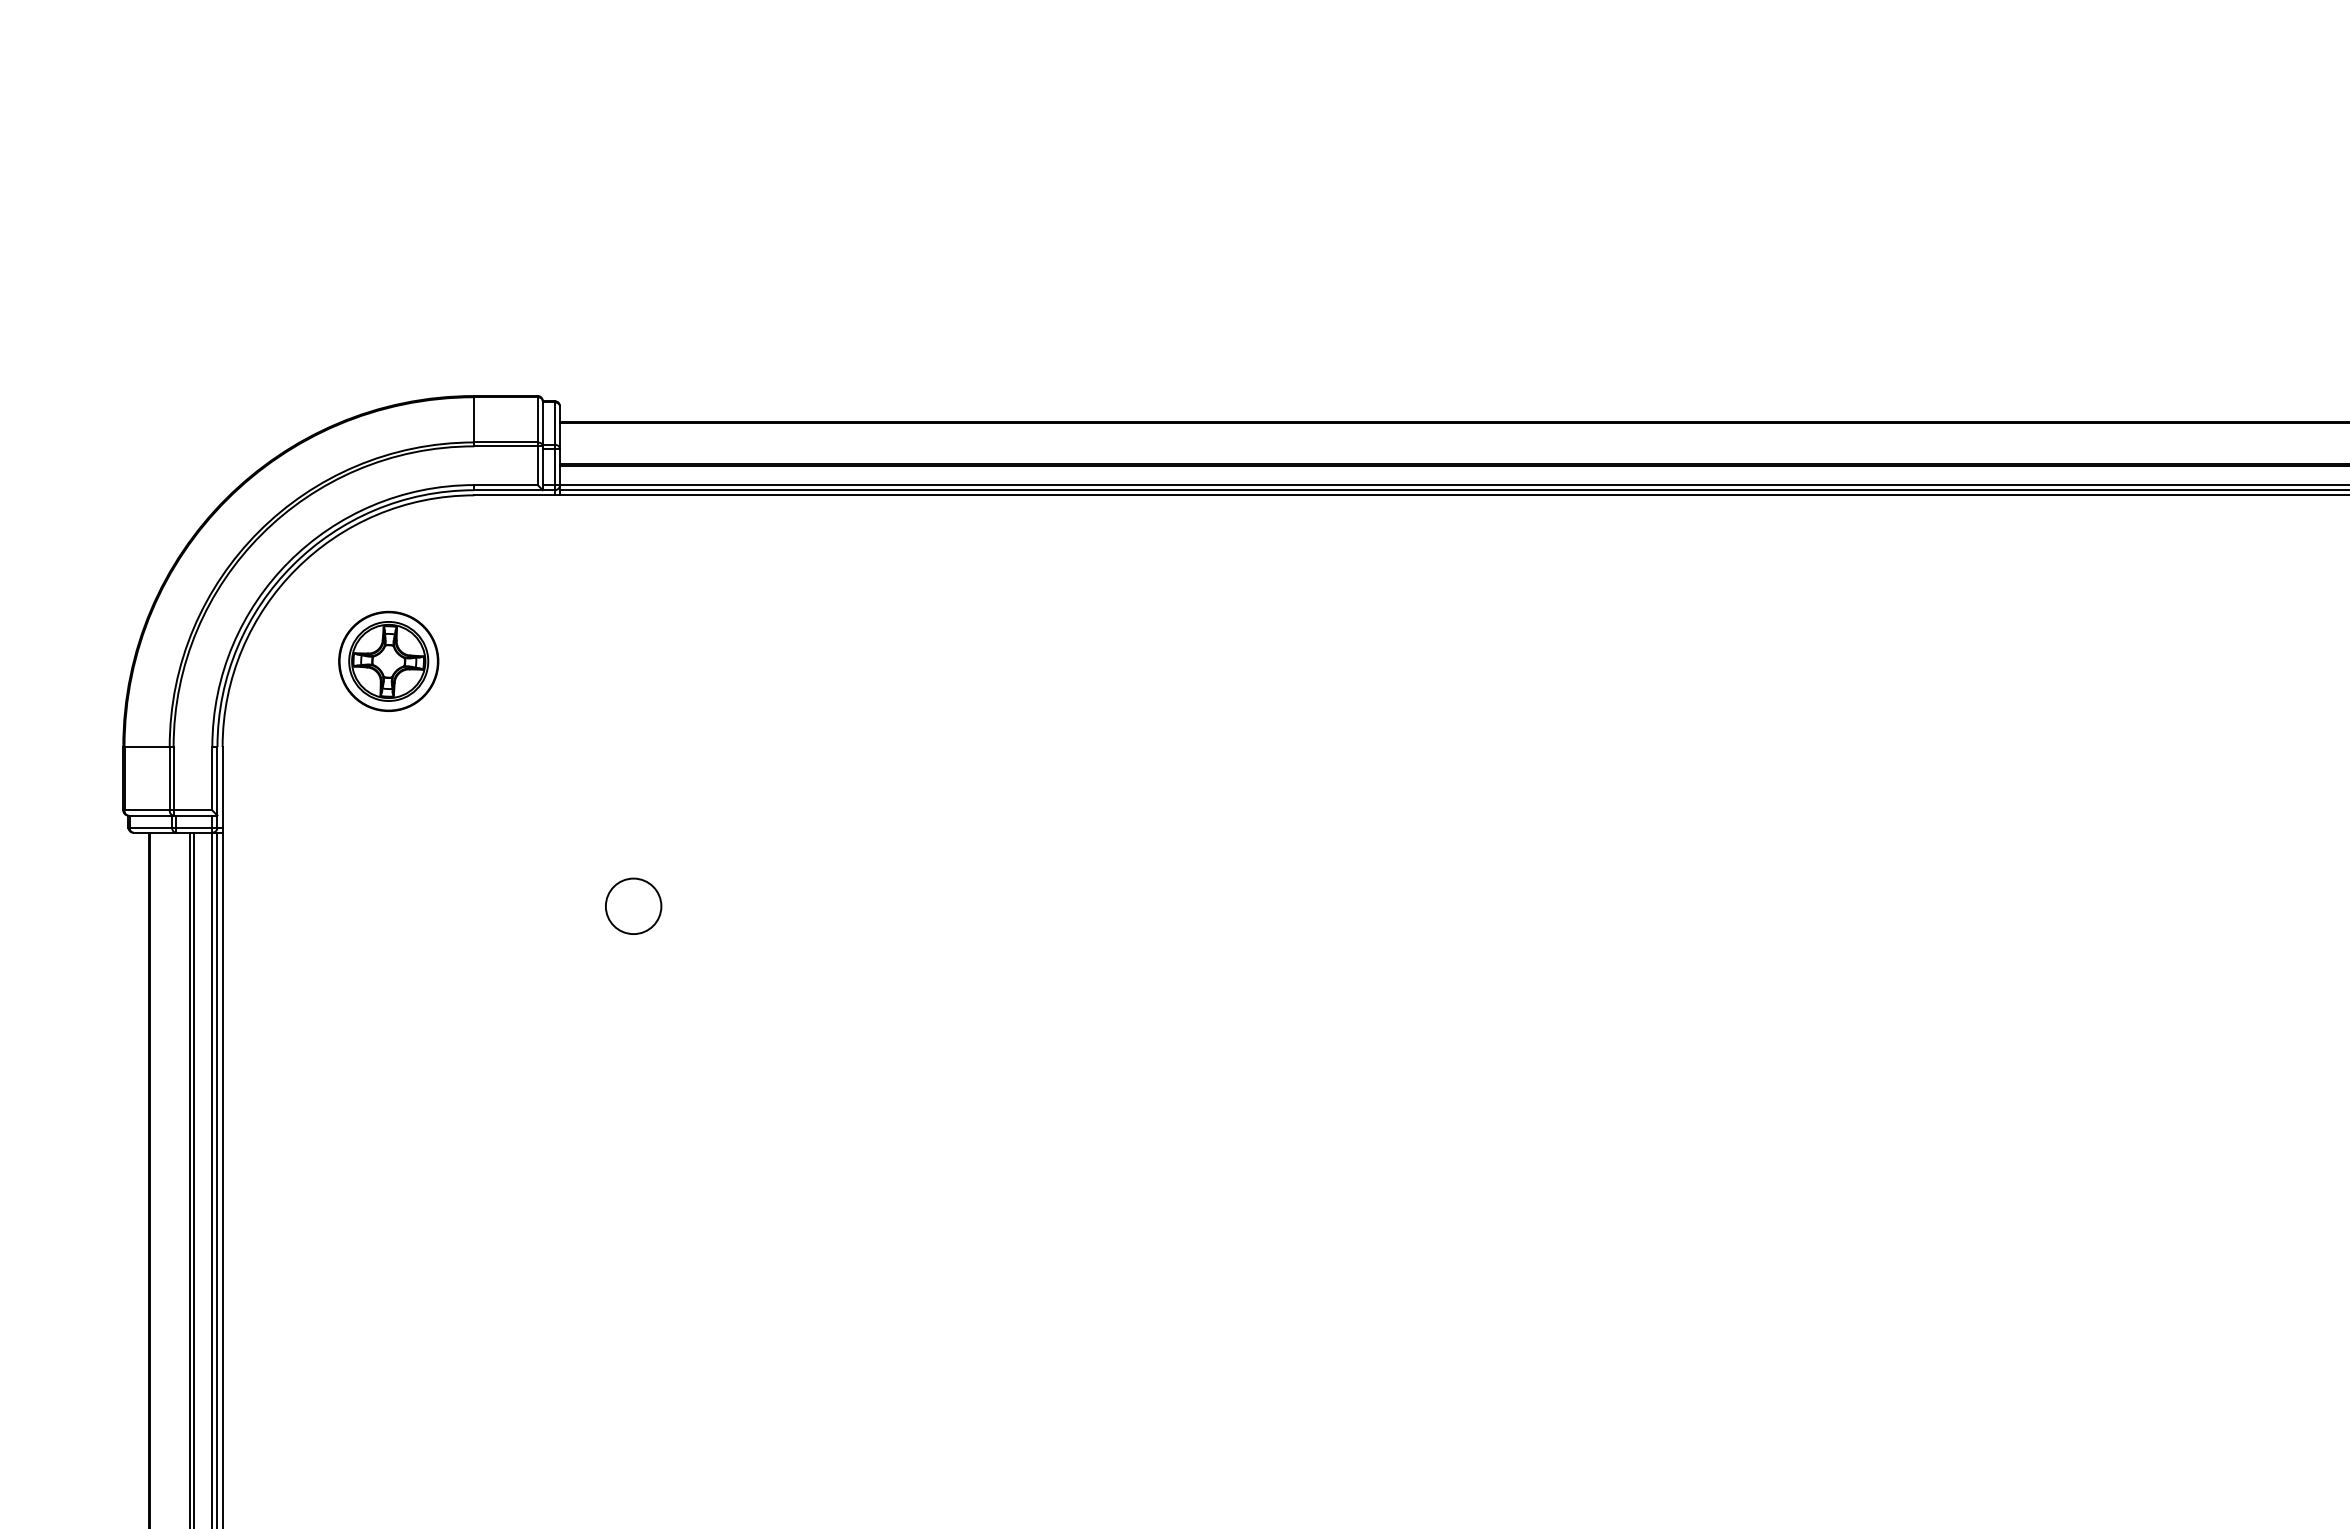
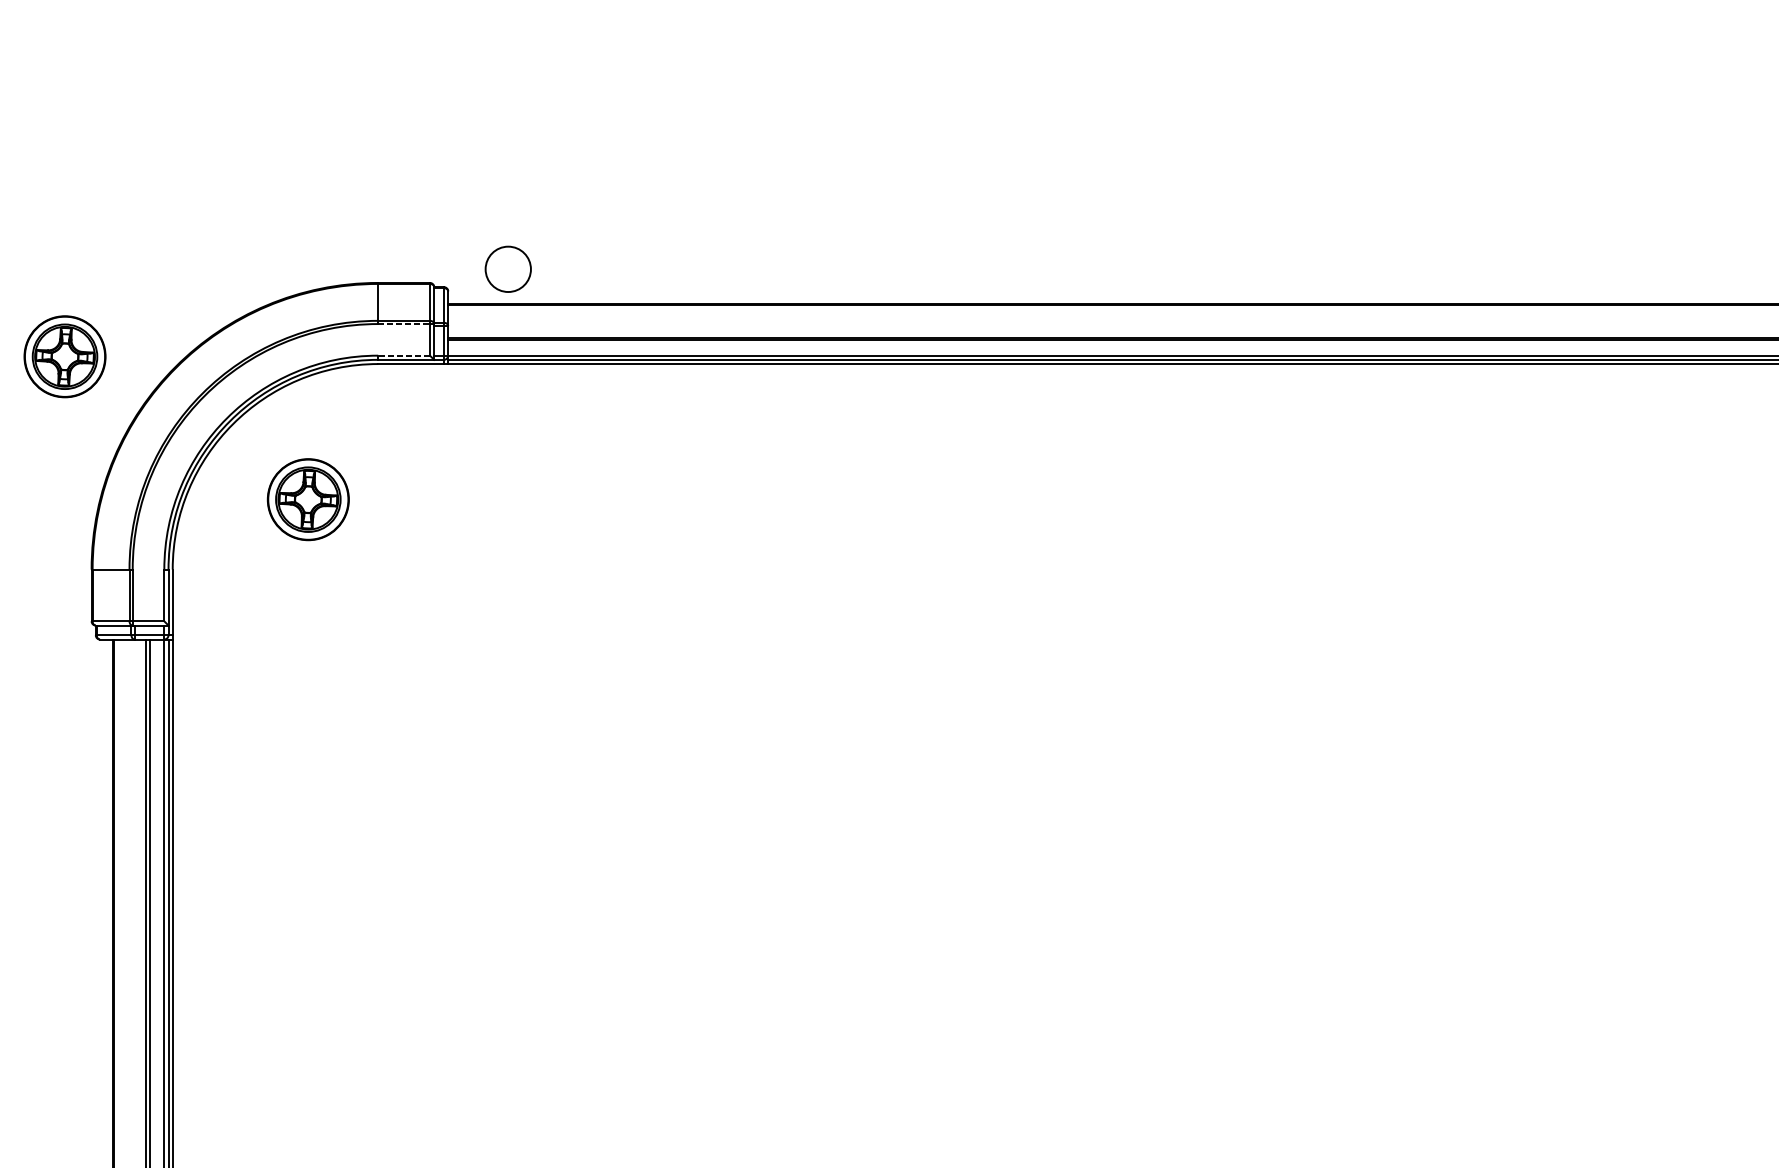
line: (506, 446) -> (404, 324), solid -> dashed
part: (90, 485) -> (64, 356), added
line: (506, 485) -> (404, 356), solid -> dashed
circle: (633, 905) -> (508, 268), moved

